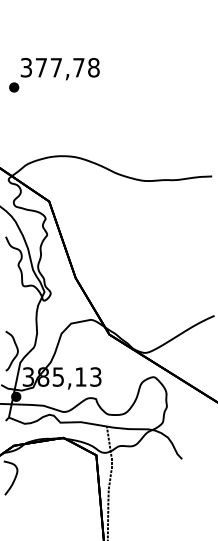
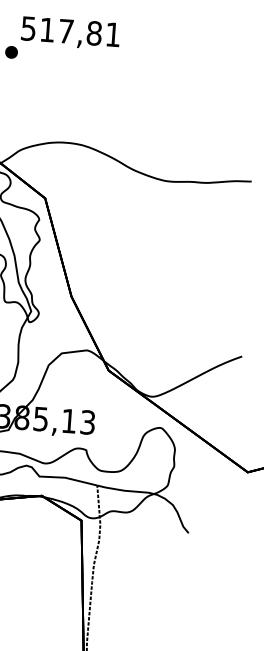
text: (60, 67) -> (71, 31), 377,78 -> 517,81

